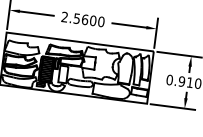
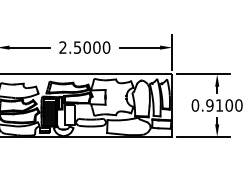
text: (85, 19) -> (87, 47), 2.5600 -> 2.5000

